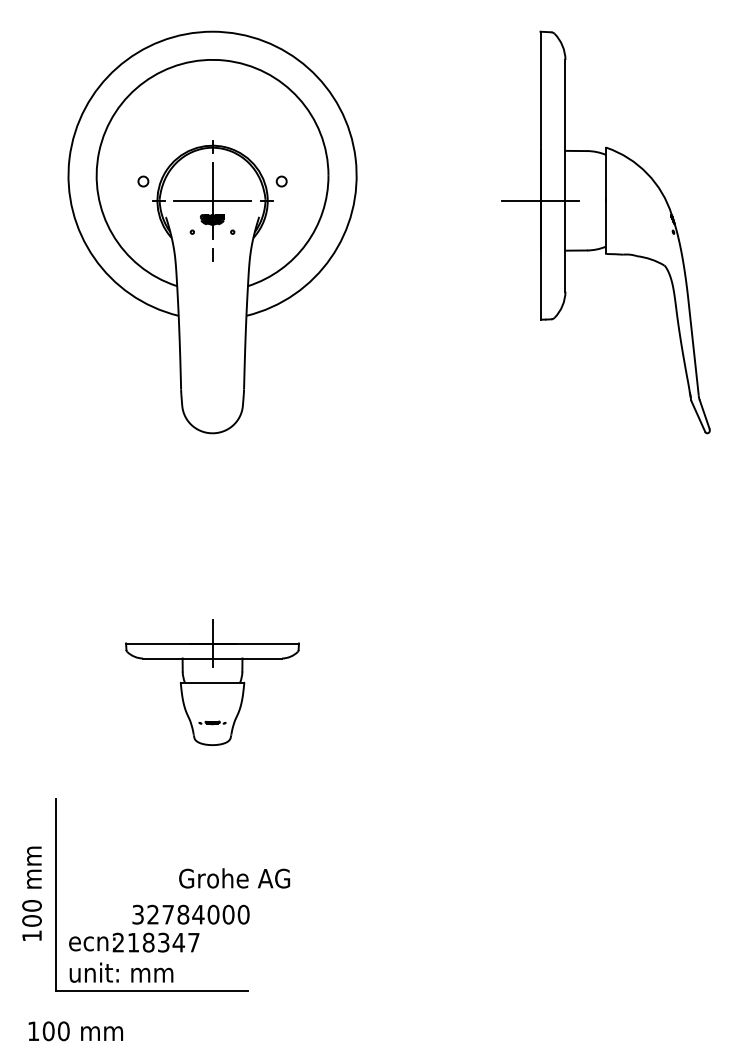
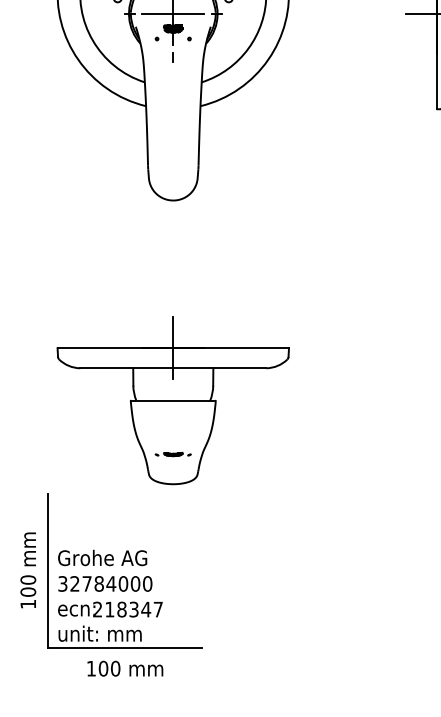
part: (212, 682) -> (173, 400), size x1.67
text: (234, 878) -> (102, 558), moved
text: (190, 914) -> (104, 583), moved
text: (75, 1031) -> (125, 668), moved

